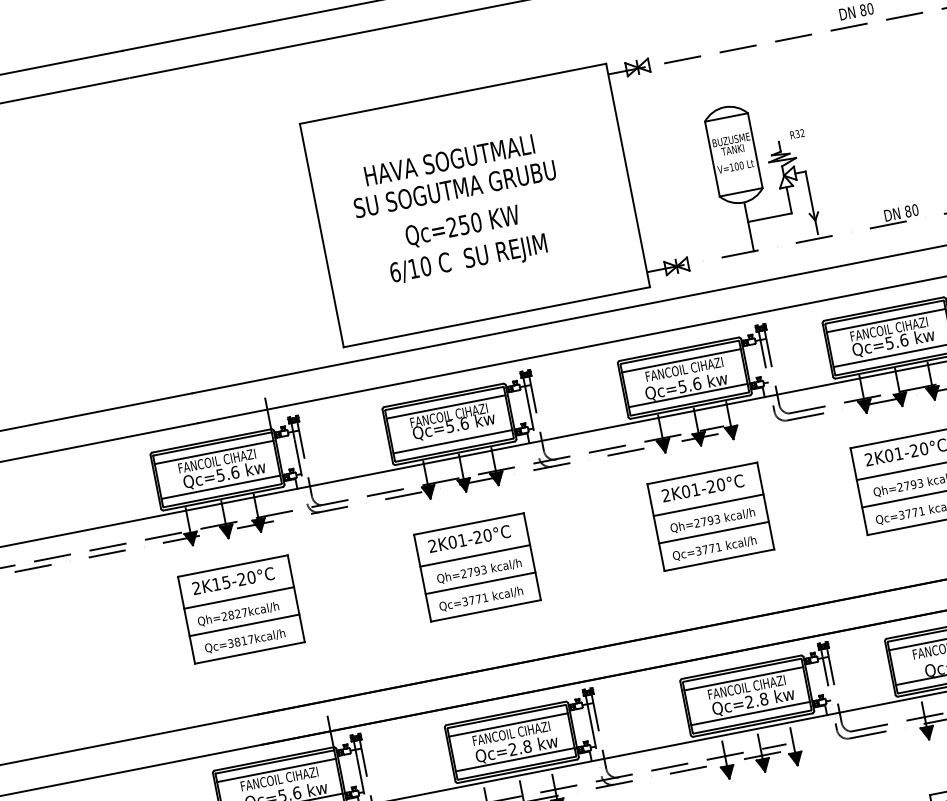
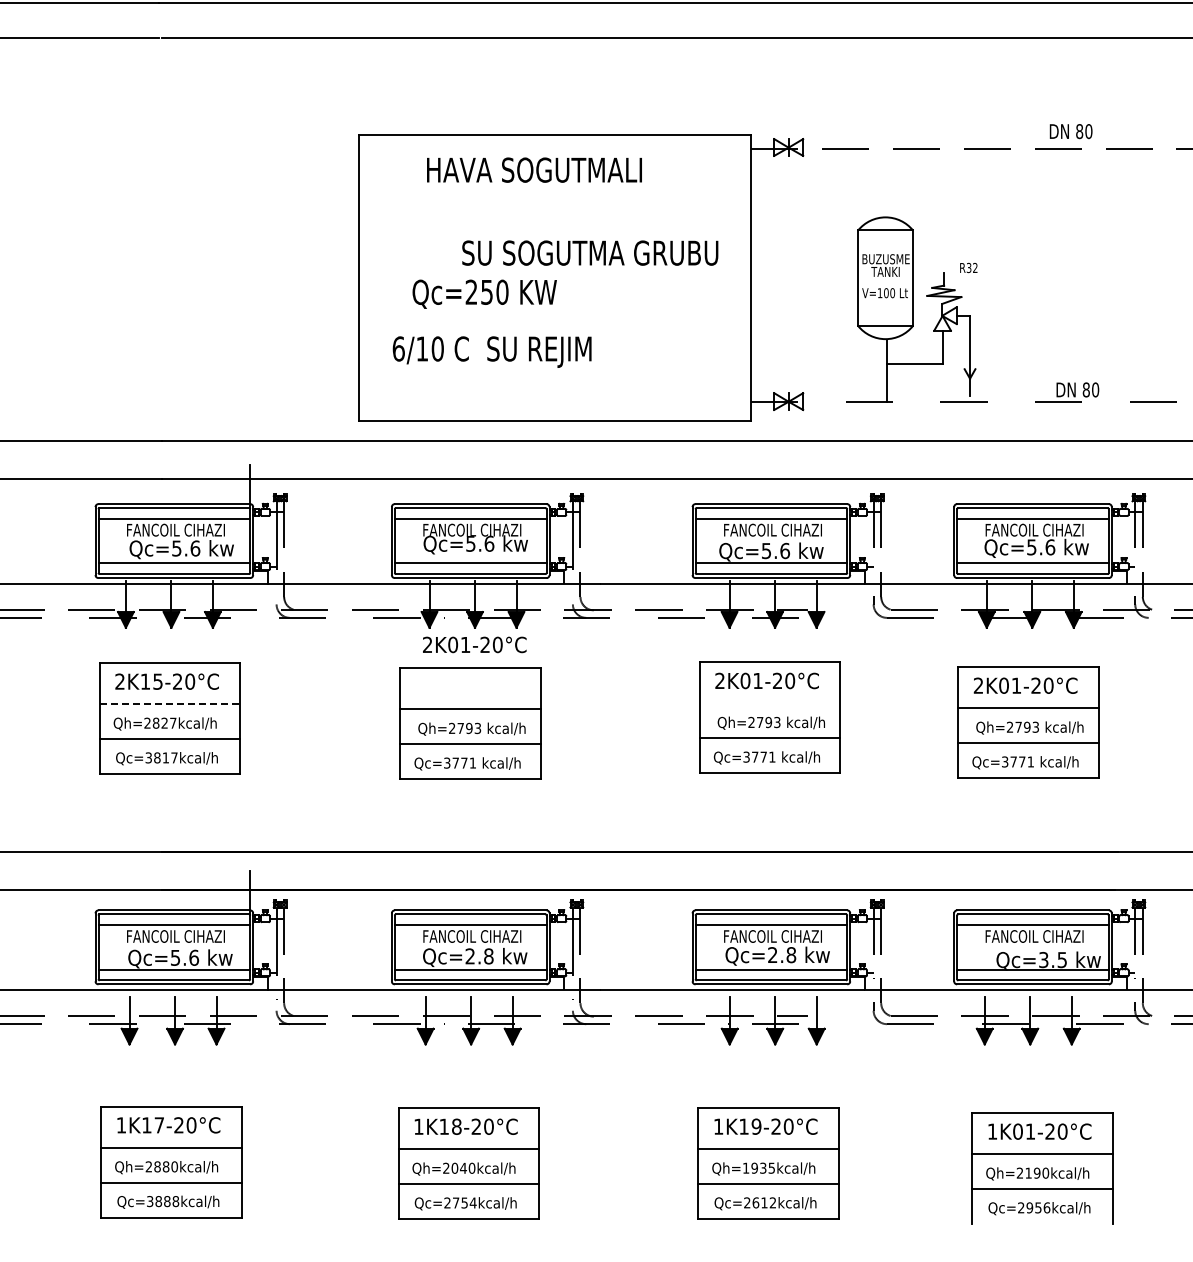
text: (449, 159) -> (534, 169), moved
text: (455, 188) -> (590, 252), moved
text: (462, 226) -> (484, 293), moved
text: (468, 260) -> (491, 351), moved
line: (708, 505) -> (769, 703), removed
text: (469, 538) -> (474, 644), moved
line: (239, 597) -> (170, 703), solid -> dashed

